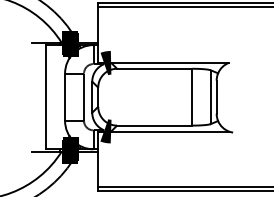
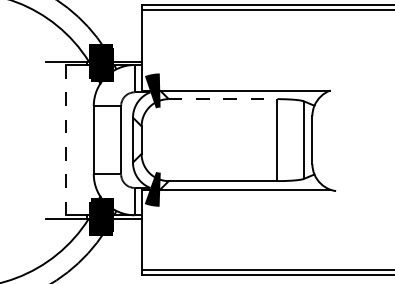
line: (154, 68) -> (222, 98), solid -> dashed
line: (46, 97) -> (66, 140), solid -> dashed

